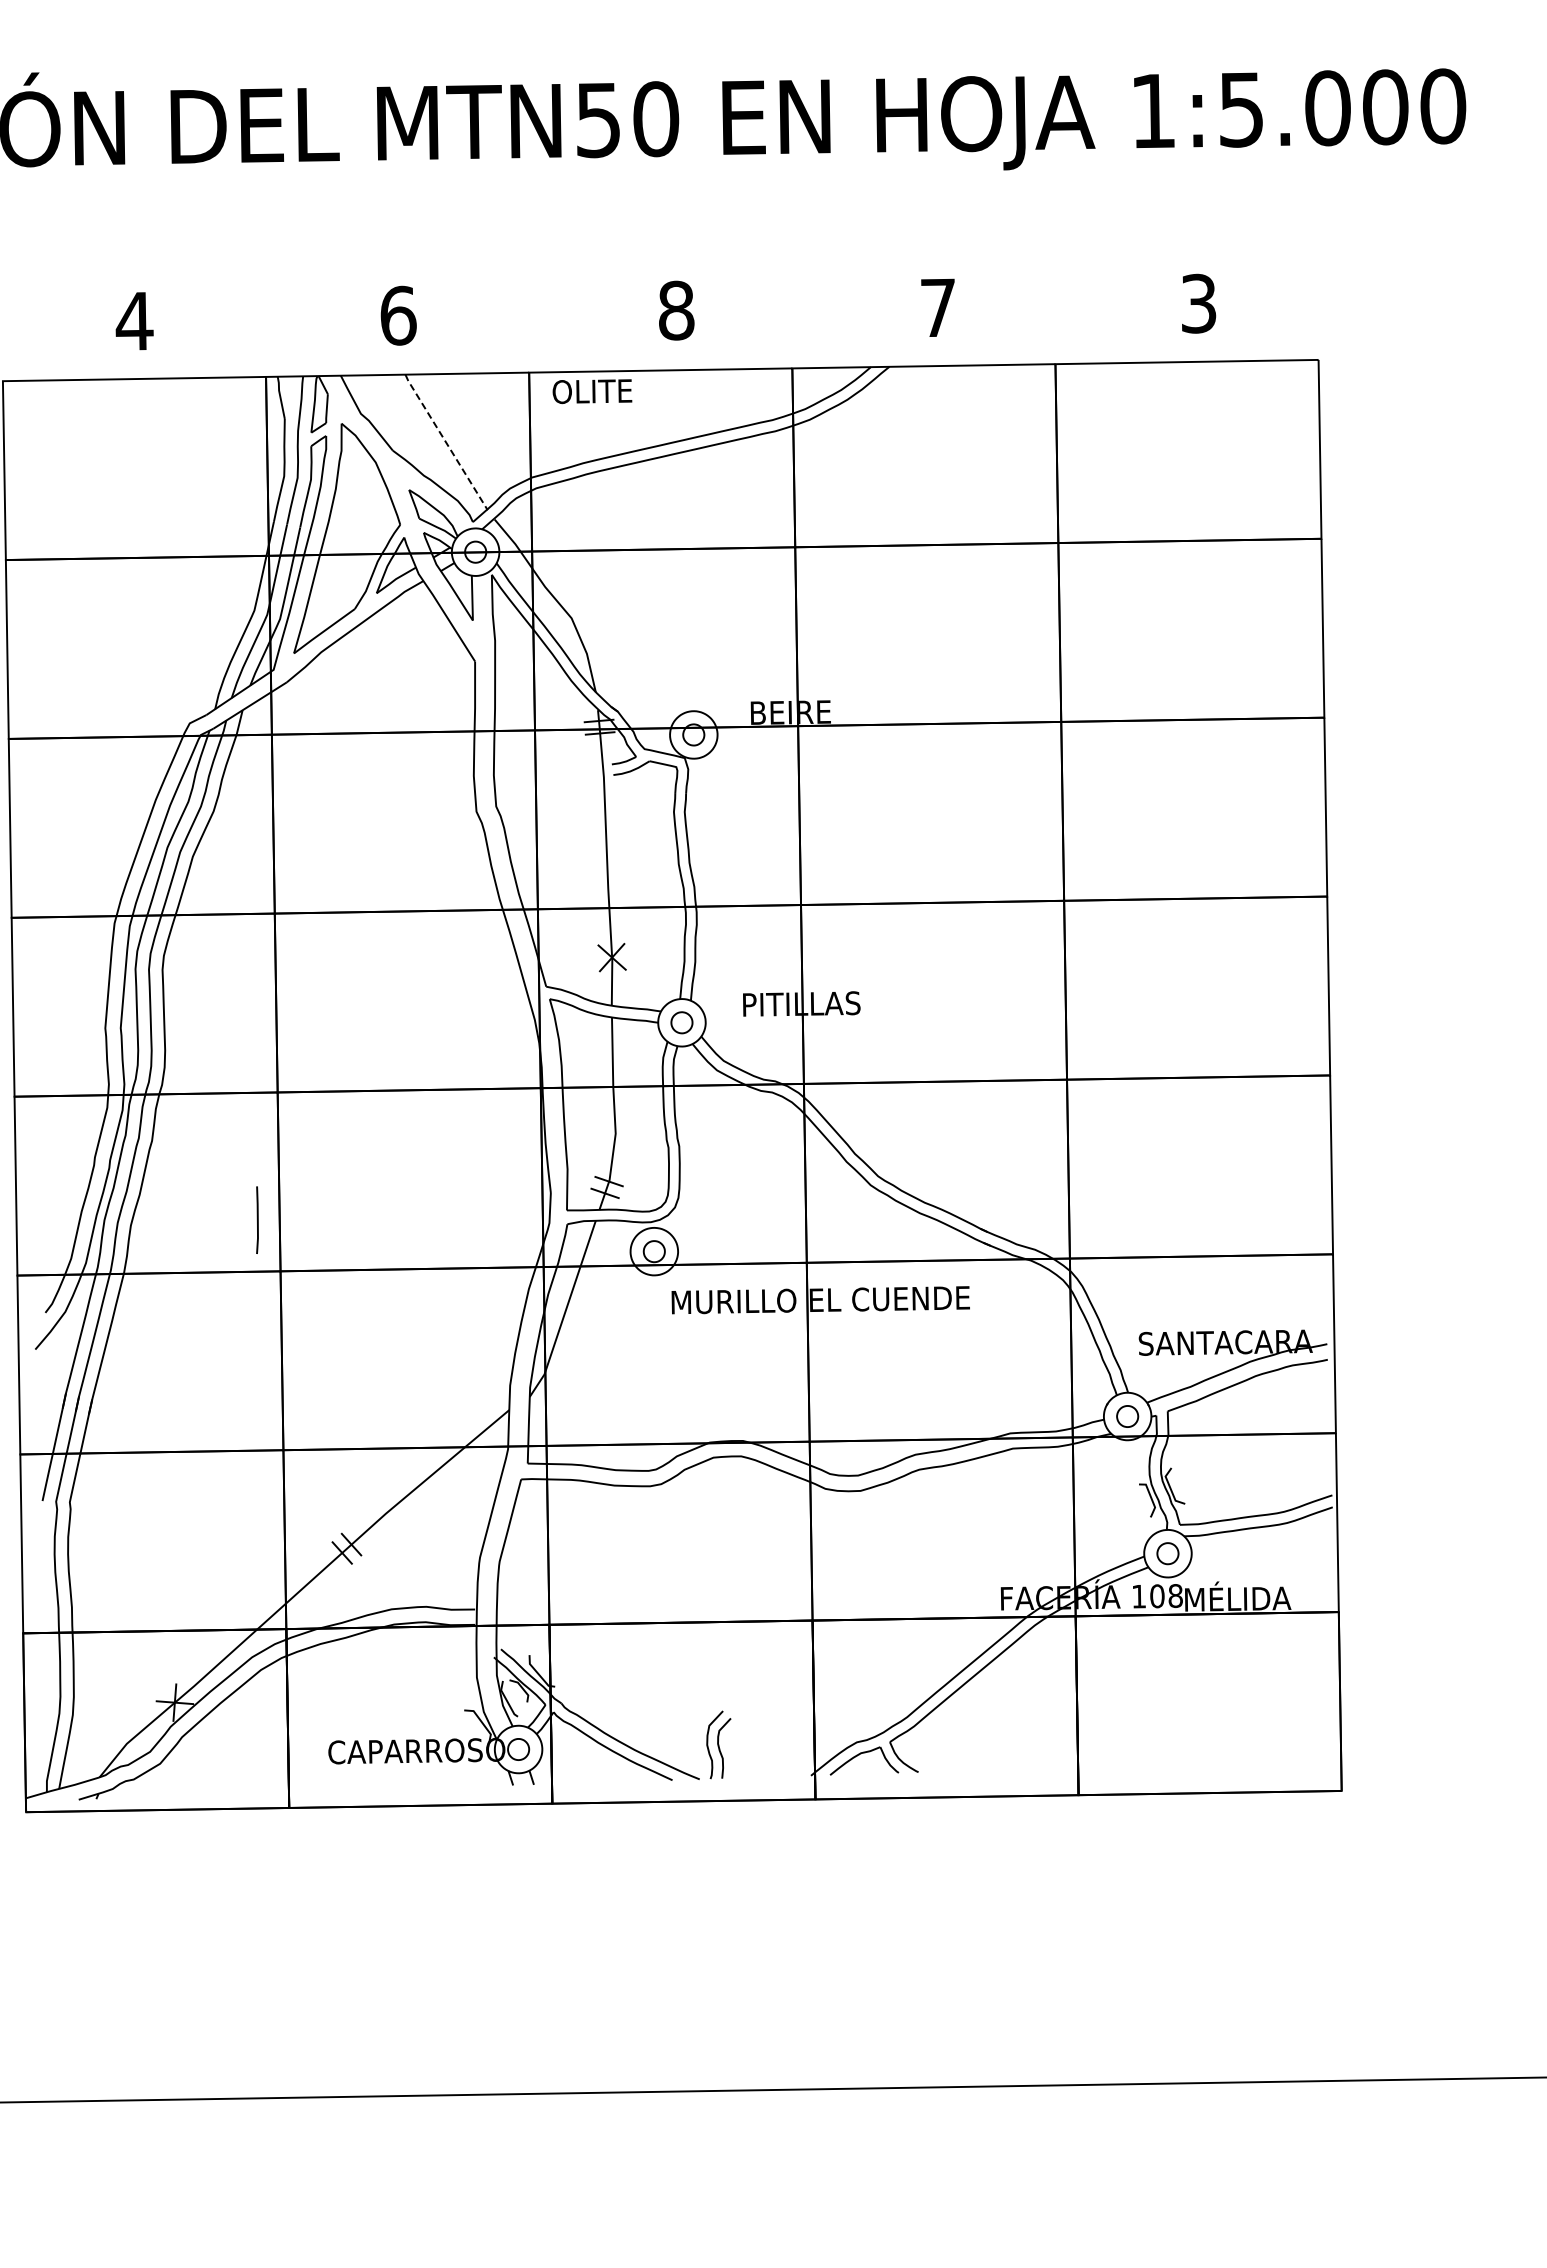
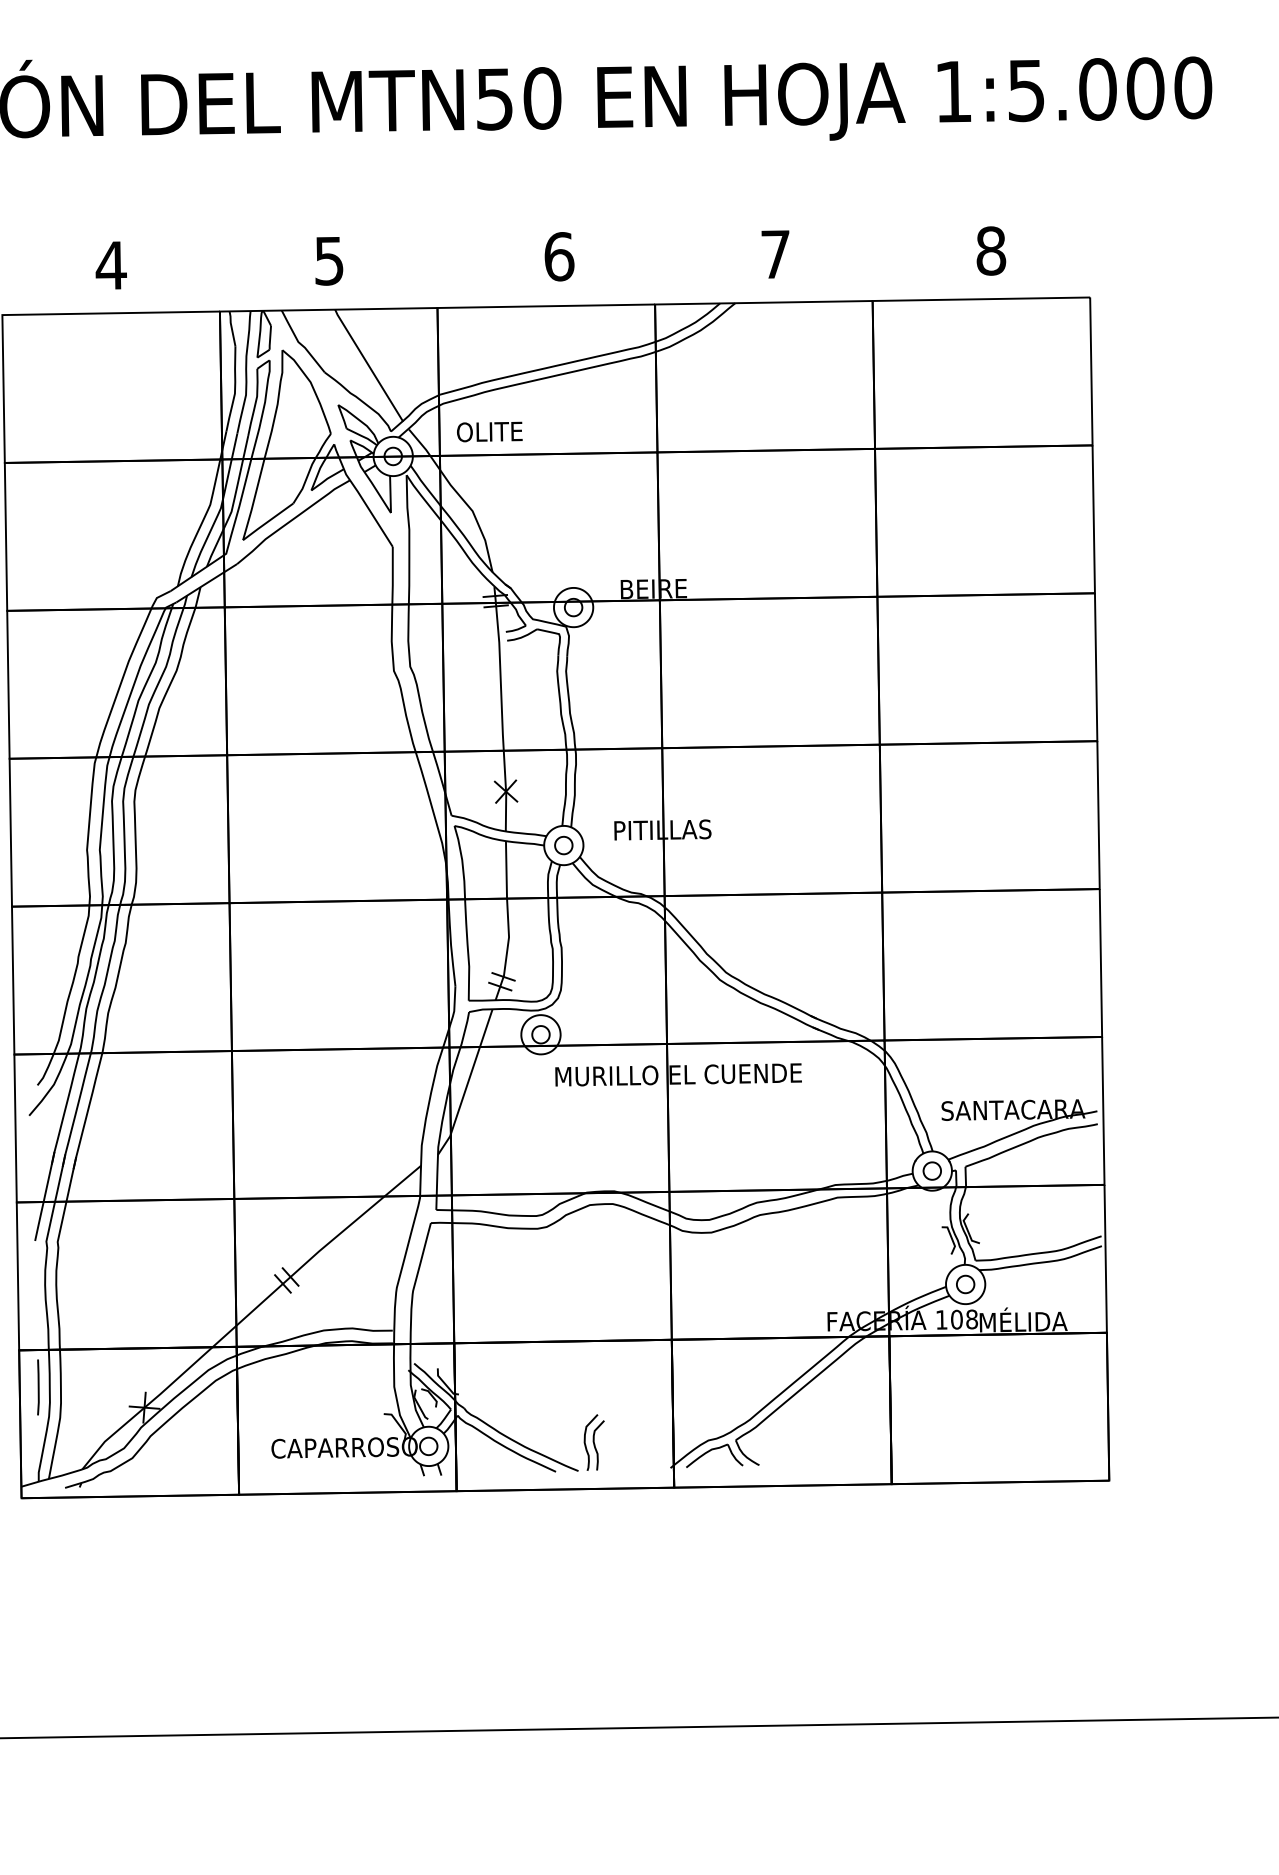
text: (1198, 303) -> (990, 250), 3 -> 8
text: (676, 310) -> (559, 256), 8 -> 6
text: (398, 315) -> (329, 260), 6 -> 5
text: (592, 391) -> (489, 431), moved
line: (445, 442) -> (368, 365), dashed -> solid
line: (257, 1219) -> (38, 1386), moved

